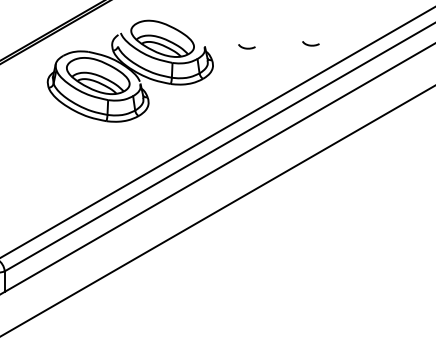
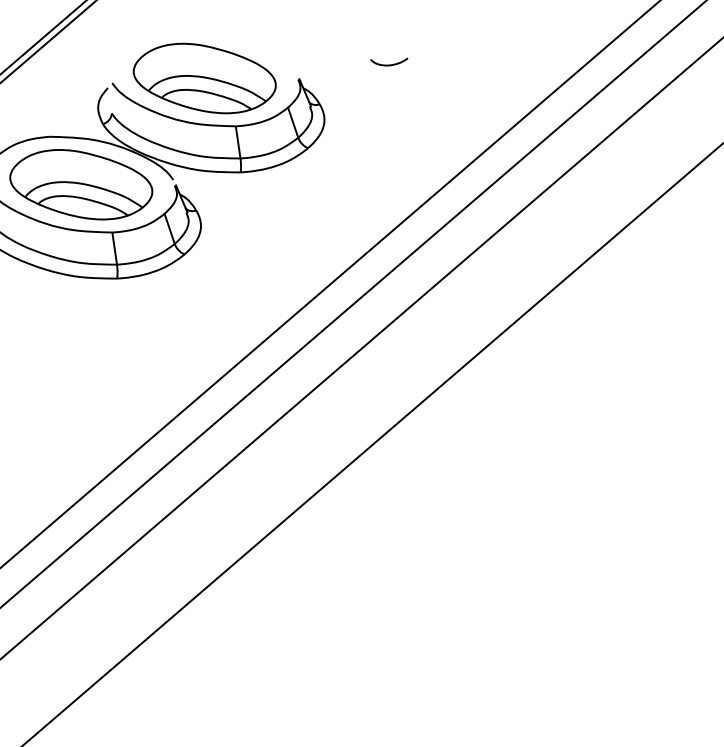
curve: (310, 44) -> (525, 30), removed

